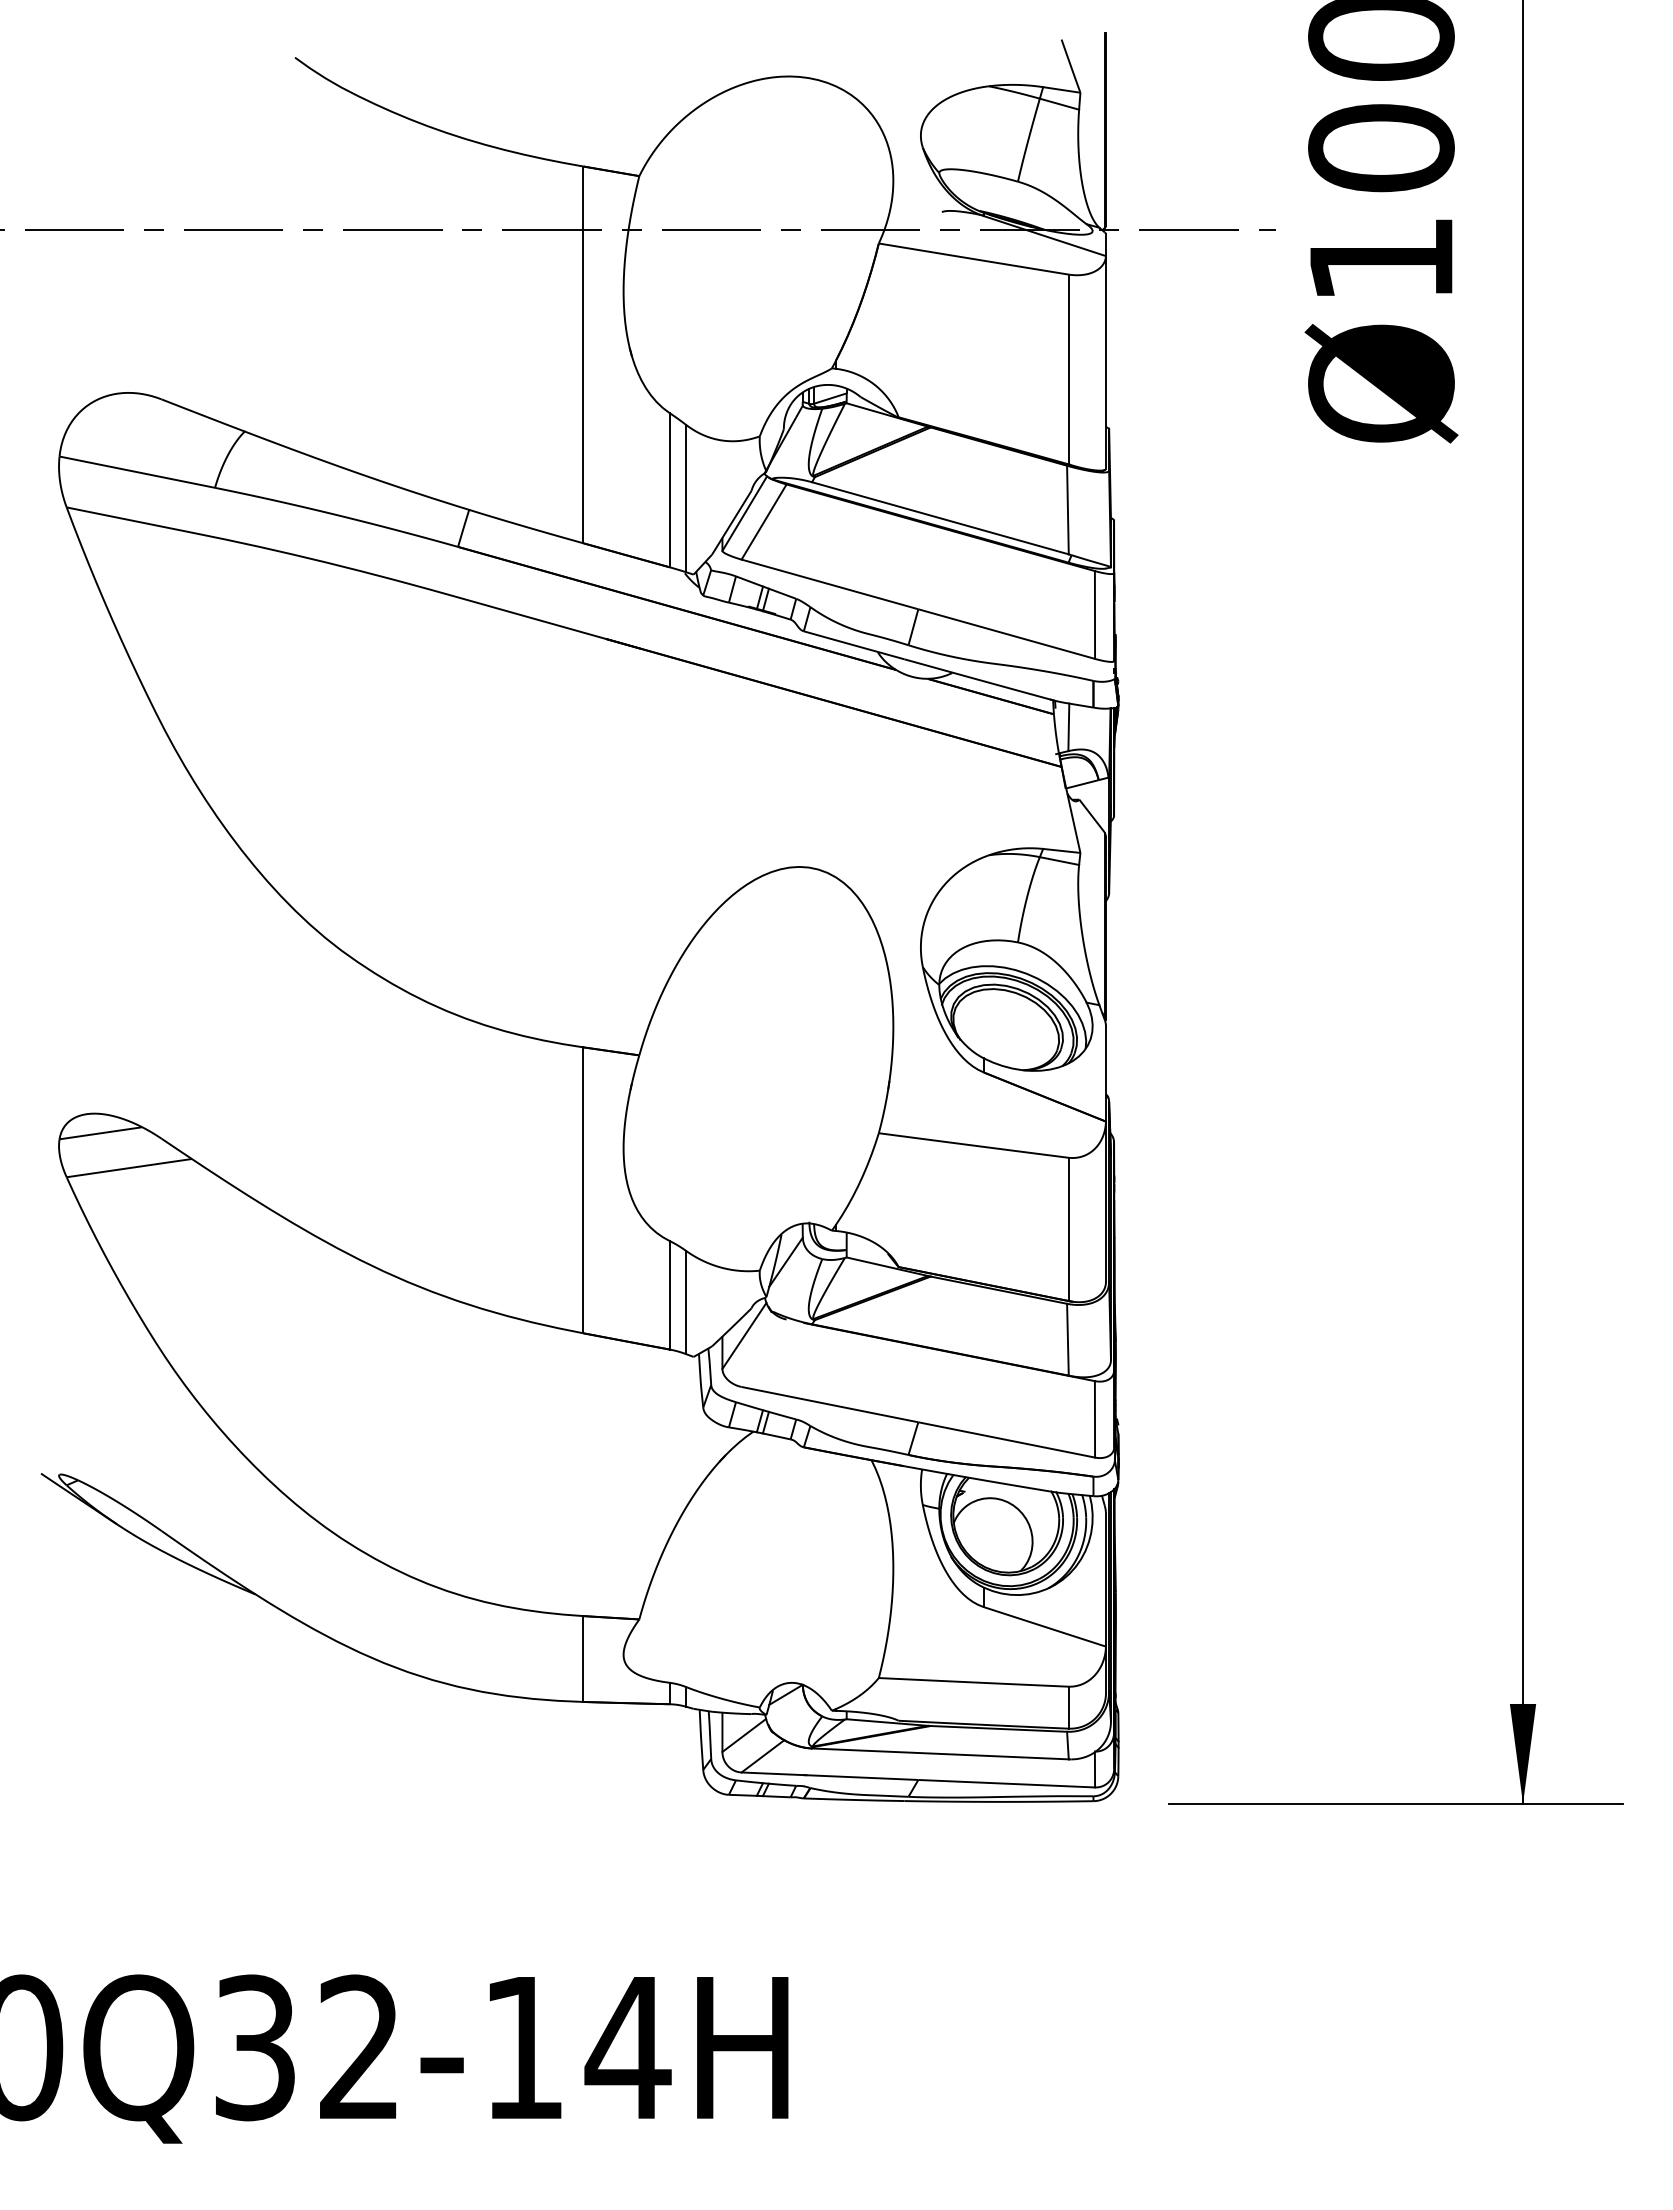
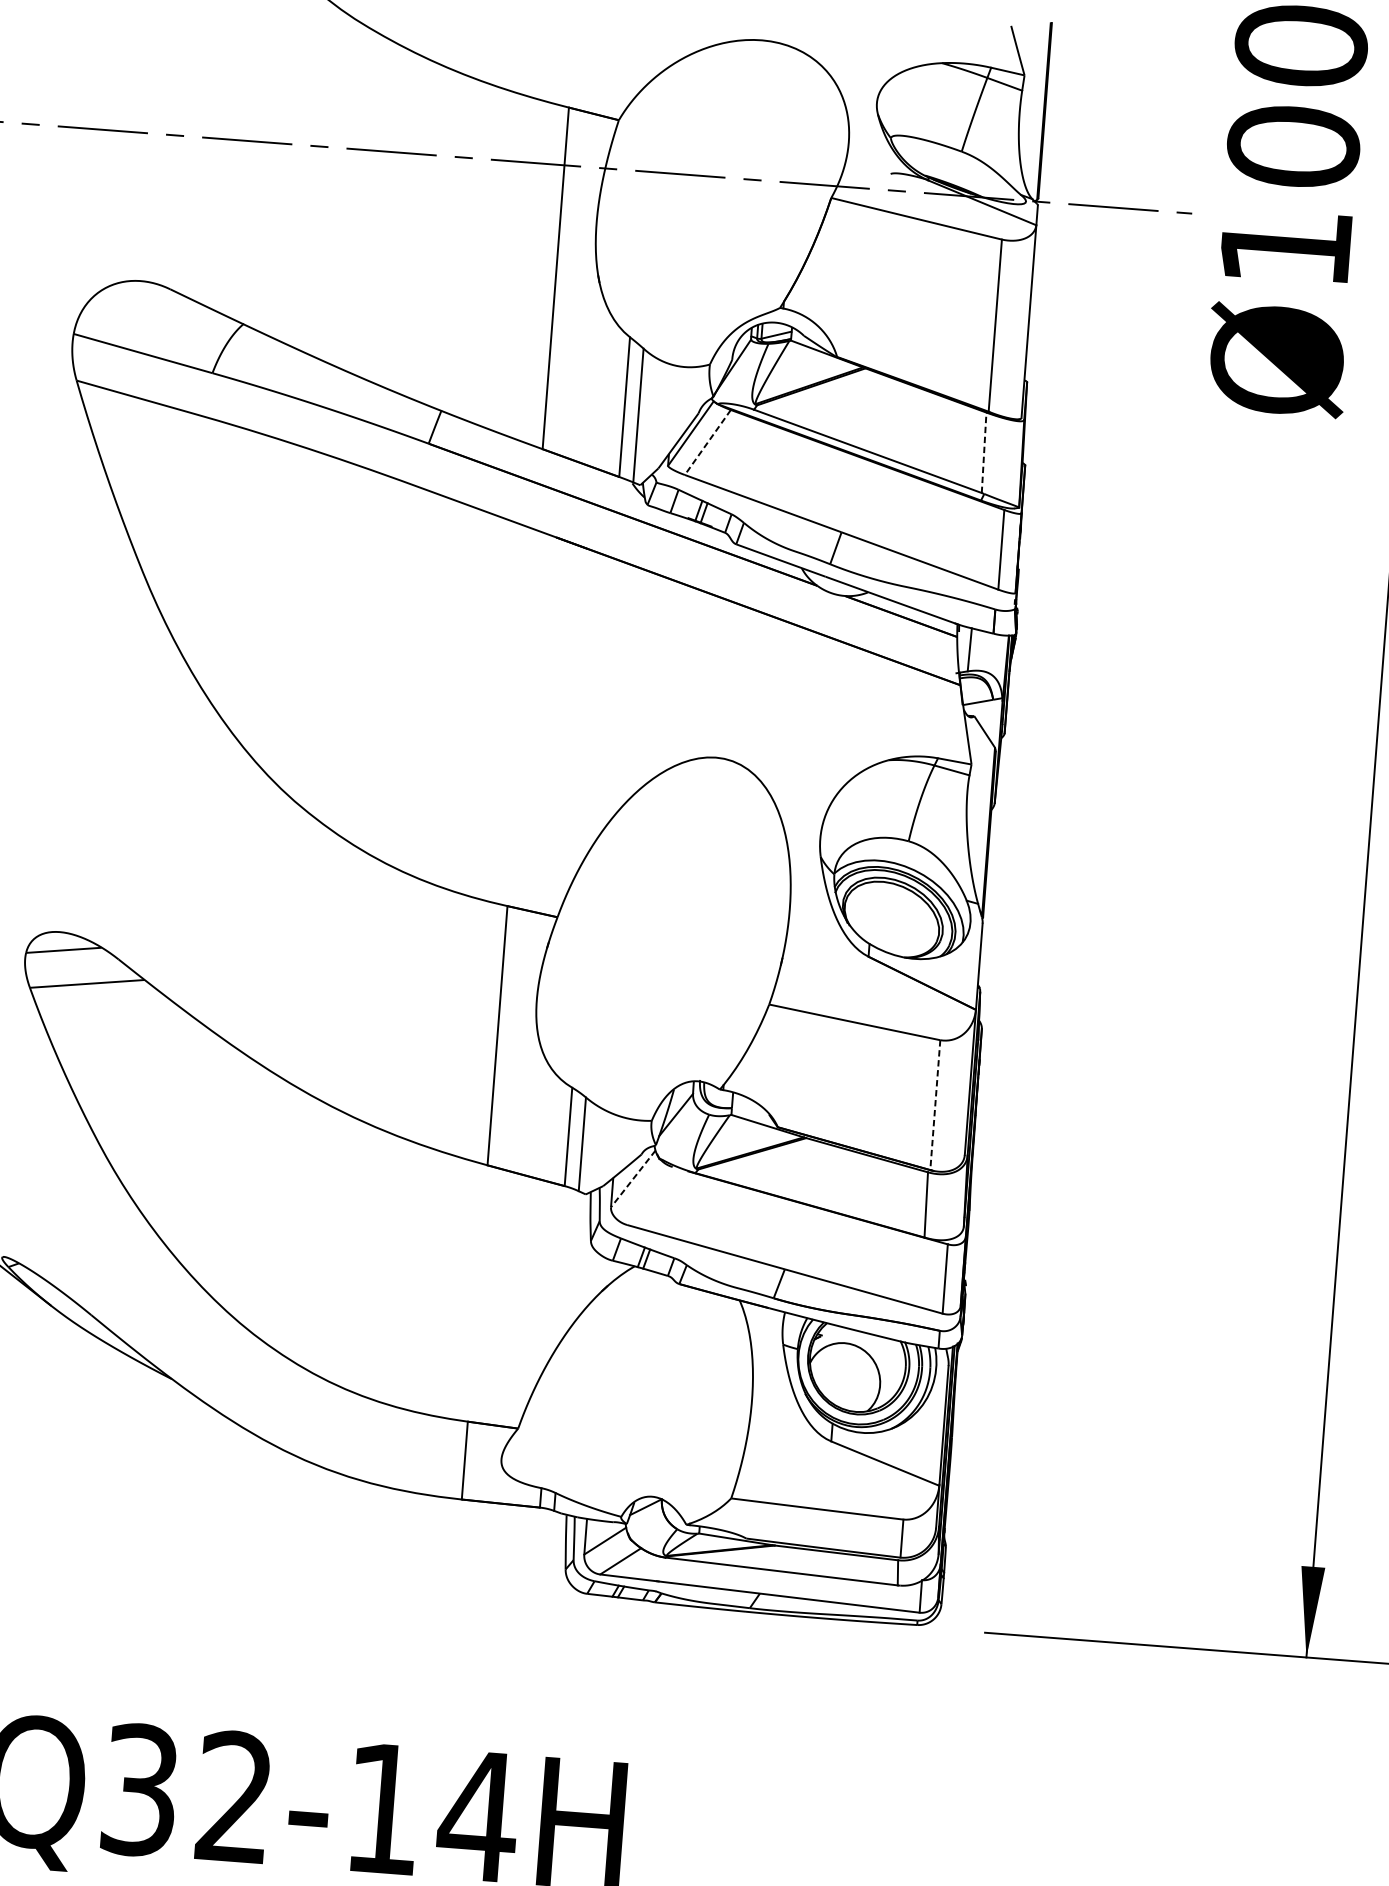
line: (1067, 509) -> (983, 452), solid -> dashed
line: (764, 522) -> (708, 442), solid -> dashed
line: (1069, 1229) -> (935, 1105), solid -> dashed
line: (744, 1335) -> (633, 1178), solid -> dashed

